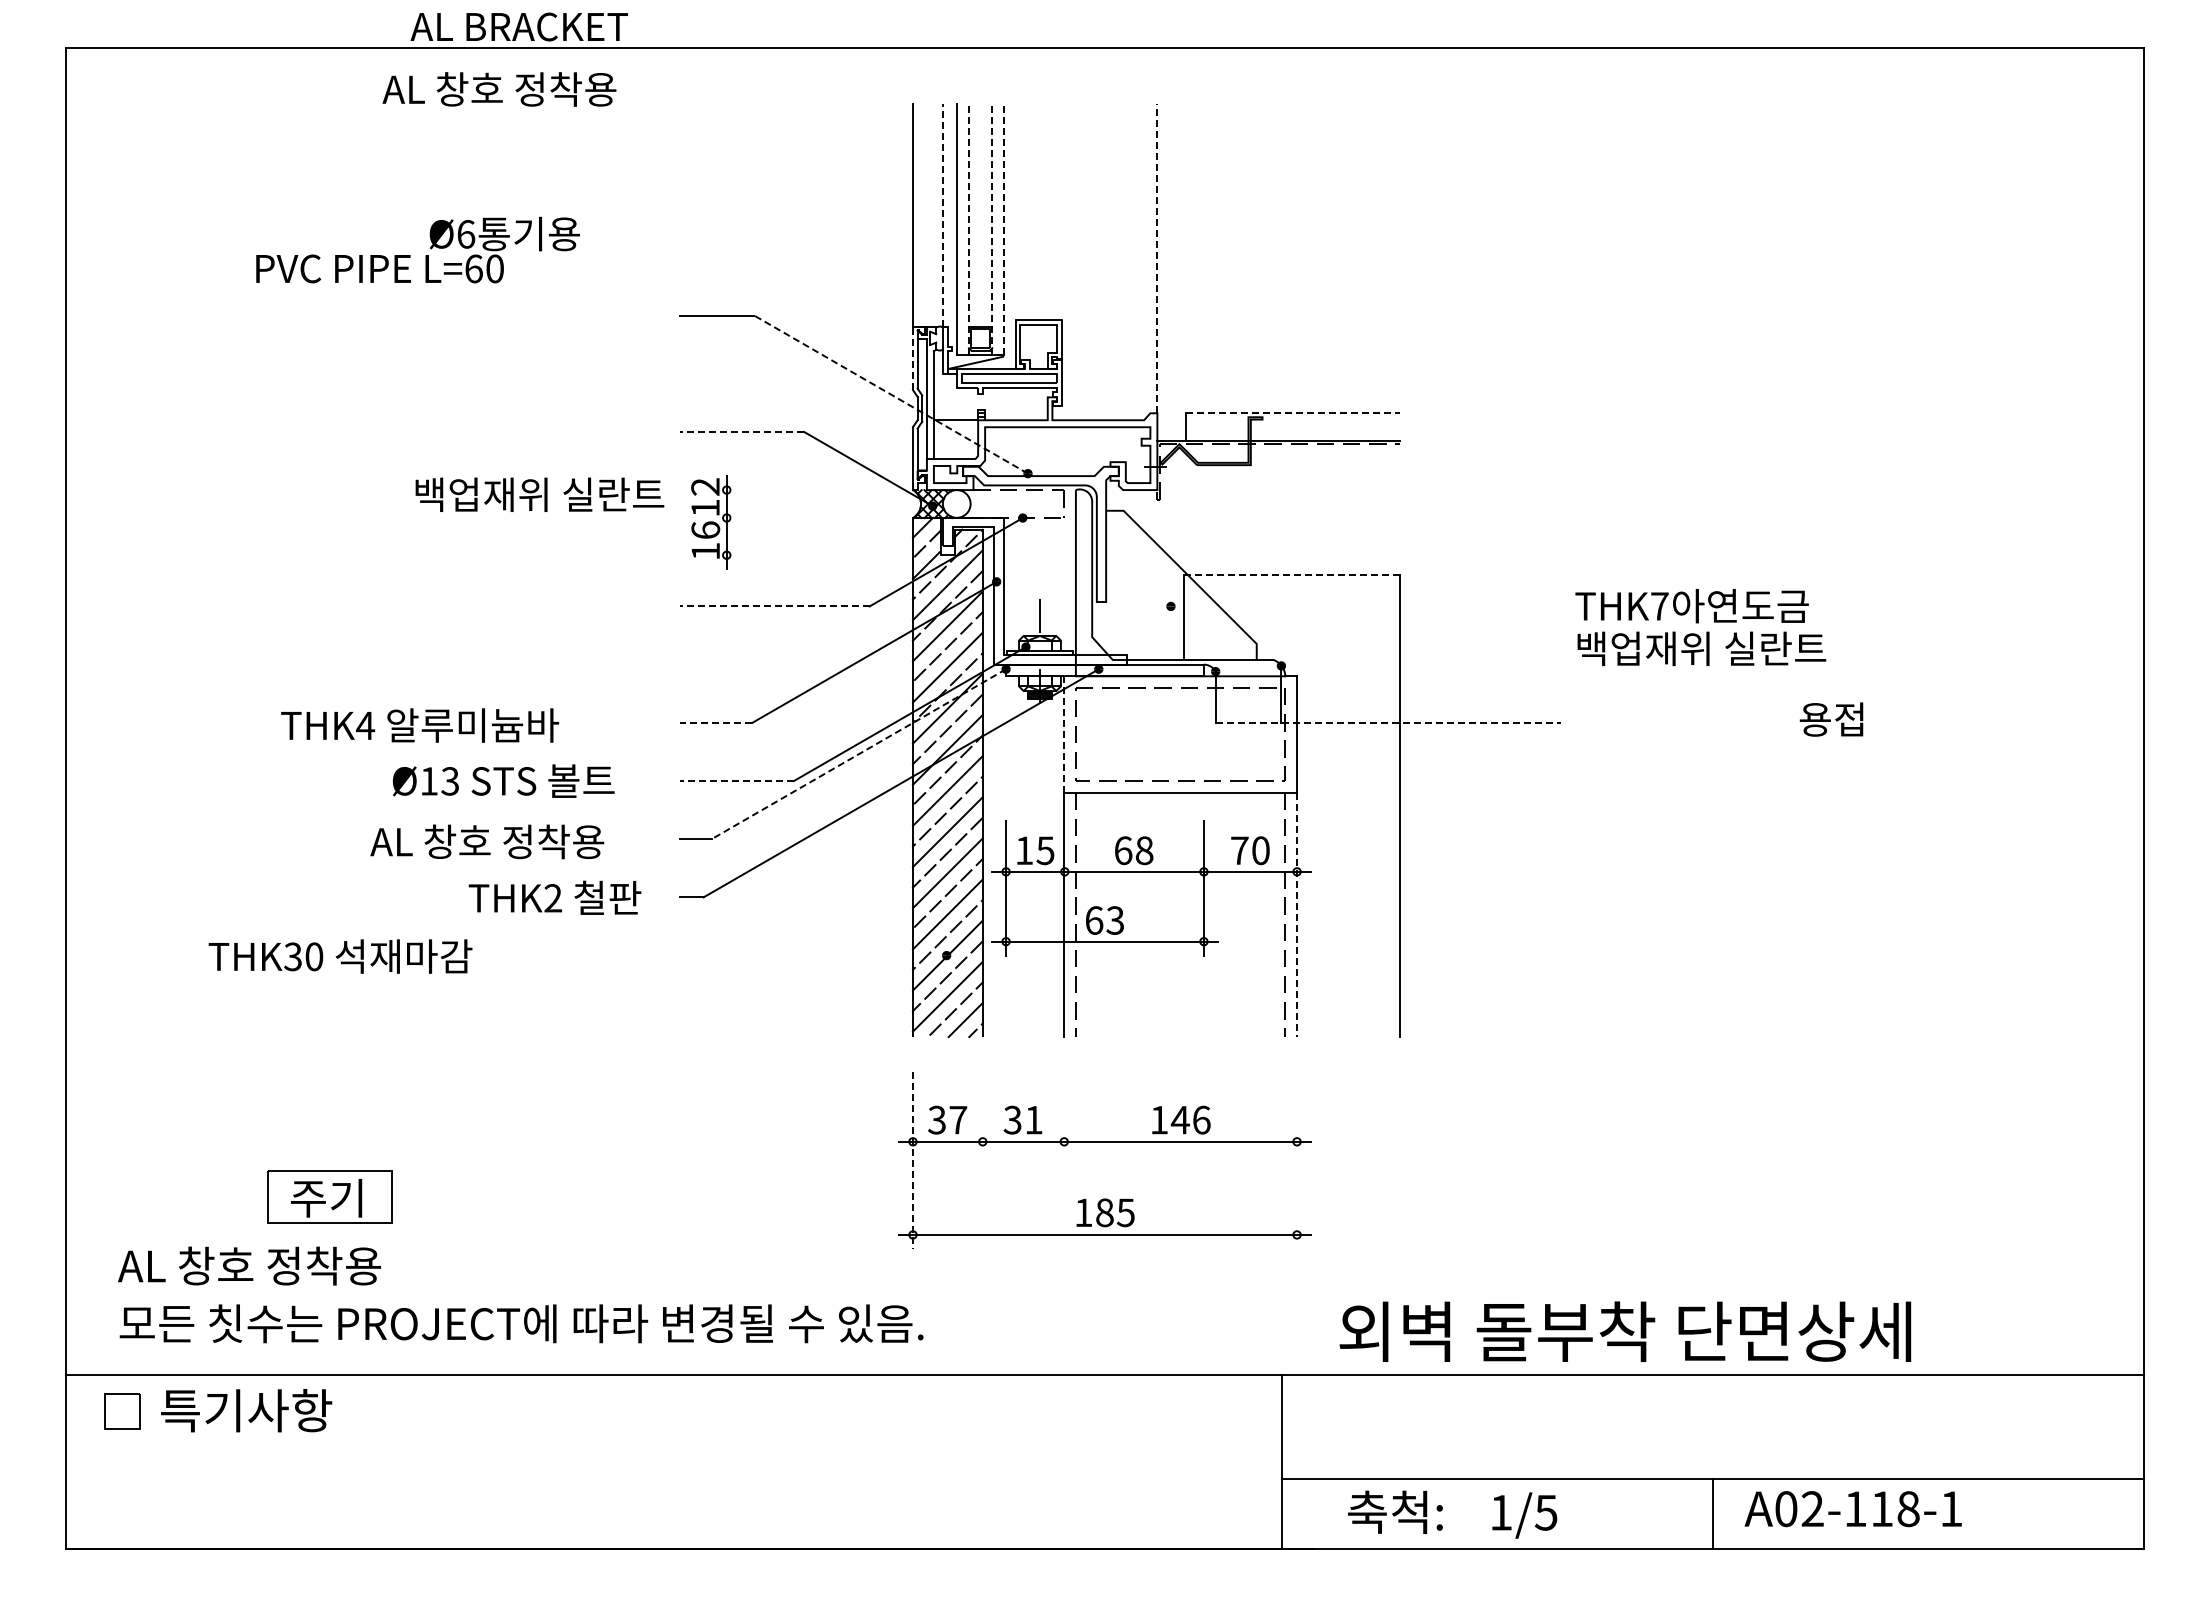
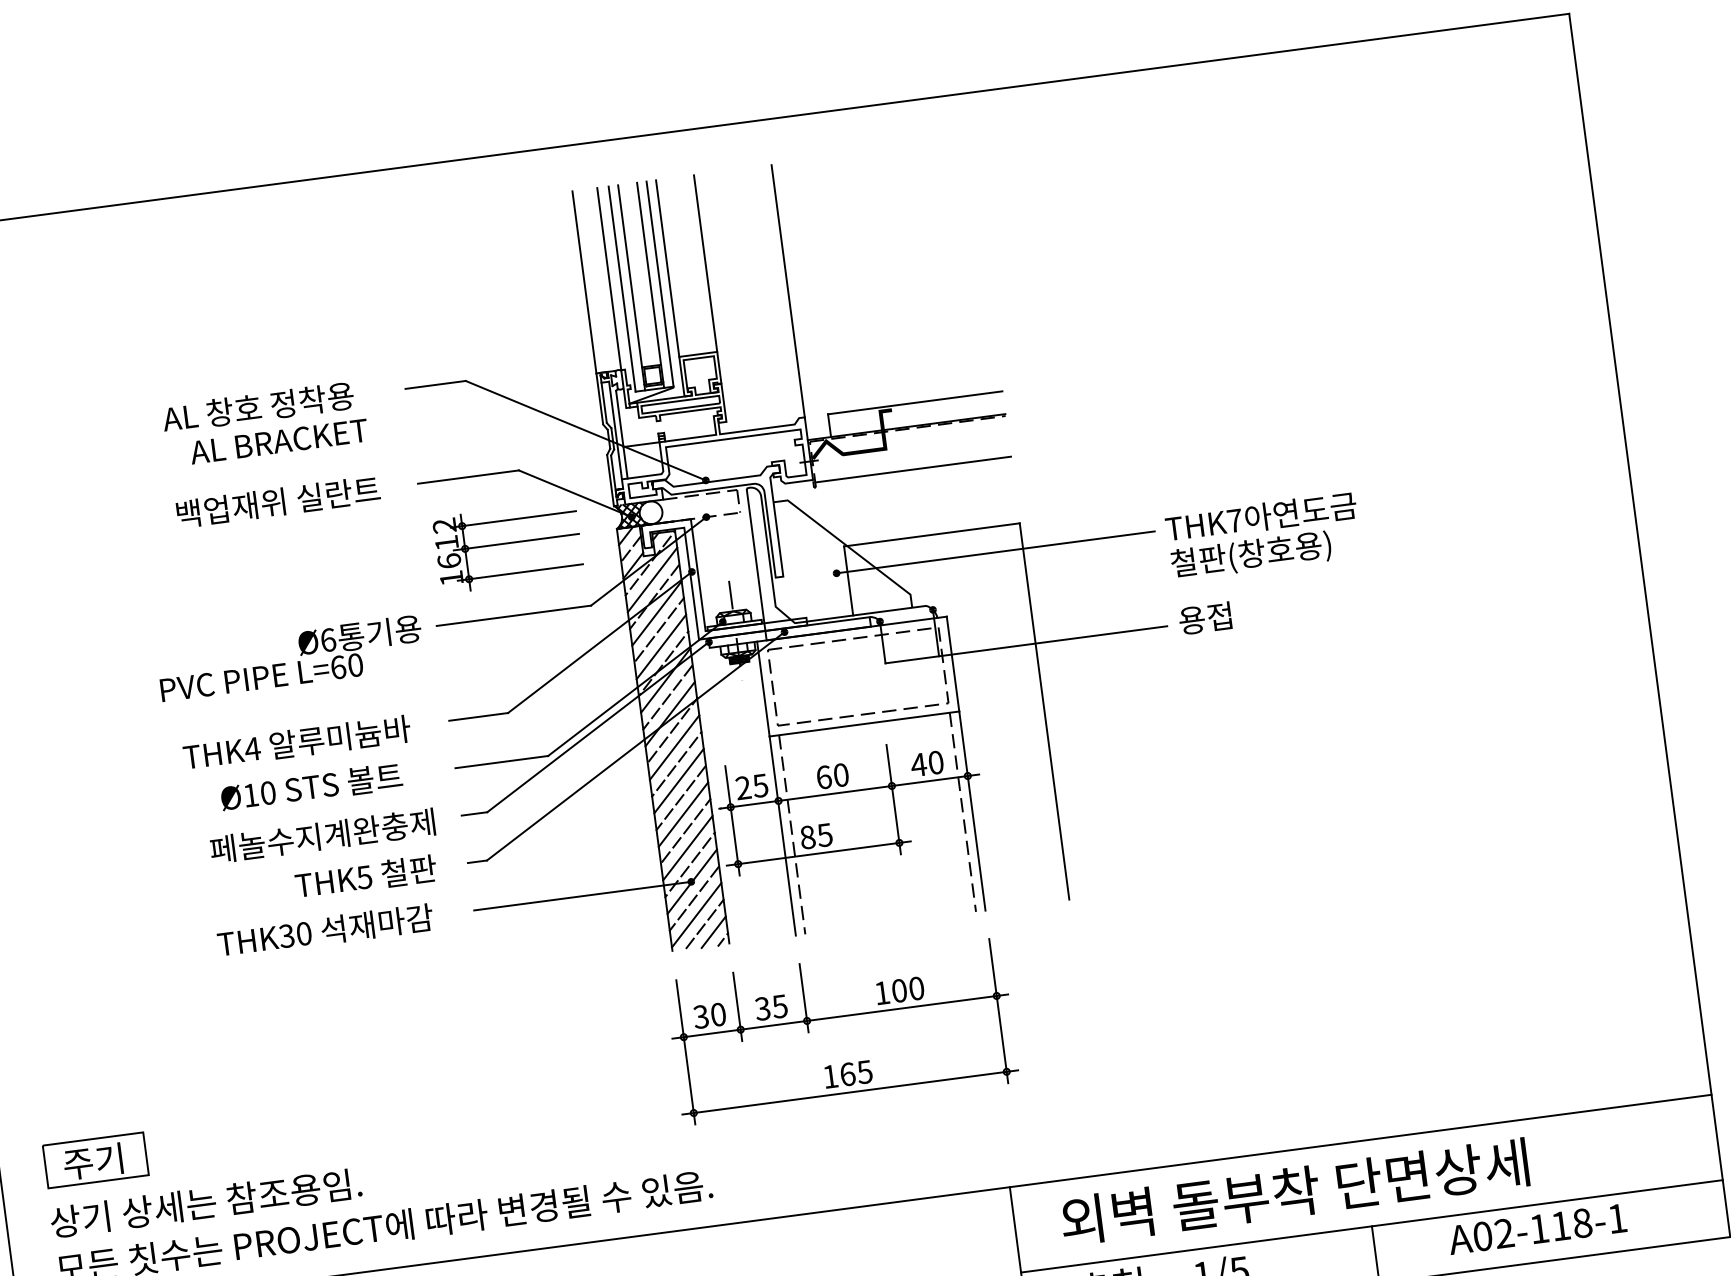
text: (518, 26) -> (278, 441), moved
text: (499, 89) -> (258, 407), moved
line: (1015, 211) -> (667, 268), added
line: (1062, 211) -> (705, 263), added
line: (943, 215) -> (609, 279), dashed -> solid
line: (969, 229) -> (632, 287), dashed -> solid
line: (992, 229) -> (650, 285), dashed -> solid
line: (1003, 229) -> (659, 284), dashed -> solid
text: (417, 249) -> (290, 657), moved
line: (1157, 258) -> (788, 291), dashed -> solid
line: (912, 358) -> (599, 399), dashed -> solid
line: (890, 394) -> (585, 430), dashed -> solid
line: (1292, 413) -> (914, 403), dashed -> solid
line: (742, 431) -> (468, 476), dashed -> solid
line: (789, 490) -> (513, 519), added
line: (1279, 493) -> (912, 469), added
text: (539, 494) -> (278, 501), moved
line: (789, 518) -> (516, 542), added
line: (789, 555) -> (520, 572), added
line: (1292, 575) -> (932, 535), dashed -> solid
line: (774, 606) -> (513, 615), dashed -> solid
line: (1365, 606) -> (995, 552), added
text: (1701, 650) -> (1273, 552), 백업재위 실란트 -> 철판(창호용)
text: (1831, 719) -> (1205, 618), moved
line: (715, 722) -> (477, 716), dashed -> solid
line: (1388, 722) -> (1026, 644), dashed -> solid
text: (420, 725) -> (297, 742), moved
line: (1064, 734) -> (763, 689), dashed -> solid
line: (858, 754) -> (597, 727), dashed -> solid
text: (450, 781) -> (268, 793), Ø13 -> Ø10
line: (737, 781) -> (502, 762), dashed -> solid
text: (508, 841) -> (322, 835), AL 창호 정착용 -> 페놀수지계완충제
text: (1024, 850) -> (743, 787), 15 -> 25
text: (1144, 850) -> (841, 774), 68 -> 60
text: (1239, 850) -> (918, 764), 70 -> 40
text: (552, 898) -> (364, 877), THK2 -> THK5
line: (1297, 915) -> (972, 811), dashed -> solid
text: (1104, 920) -> (816, 836), 63 -> 85
line: (812, 955) -> (581, 896), added
text: (340, 956) -> (325, 930), moved
line: (982, 1113) -> (737, 1006), added
line: (1064, 1113) -> (804, 997), added
text: (958, 1119) -> (718, 1014), 37 -> 30
text: (1190, 1119) -> (907, 989), 146 -> 100
text: (1033, 1120) -> (779, 1006), 31 -> 35
line: (1297, 1159) -> (999, 1010), added
line: (912, 1160) -> (685, 1052), dashed -> solid
part: (329, 1196) -> (95, 1159), moved
text: (1104, 1212) -> (847, 1074), 185 -> 165
text: (309, 1265) -> (205, 1202), AL 창호 정착용 -> 상기 상세는 참조용임.
text: (1625, 1331) -> (1294, 1191), moved
text: (1852, 1509) -> (1536, 1229), moved

